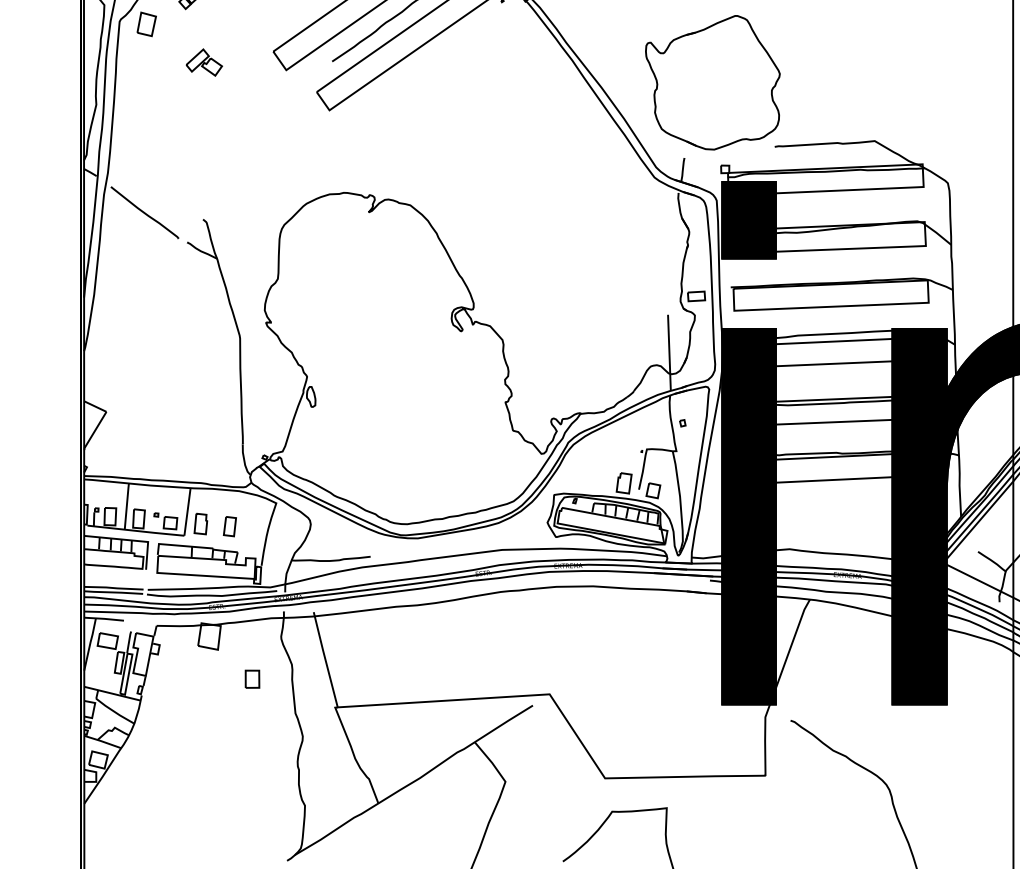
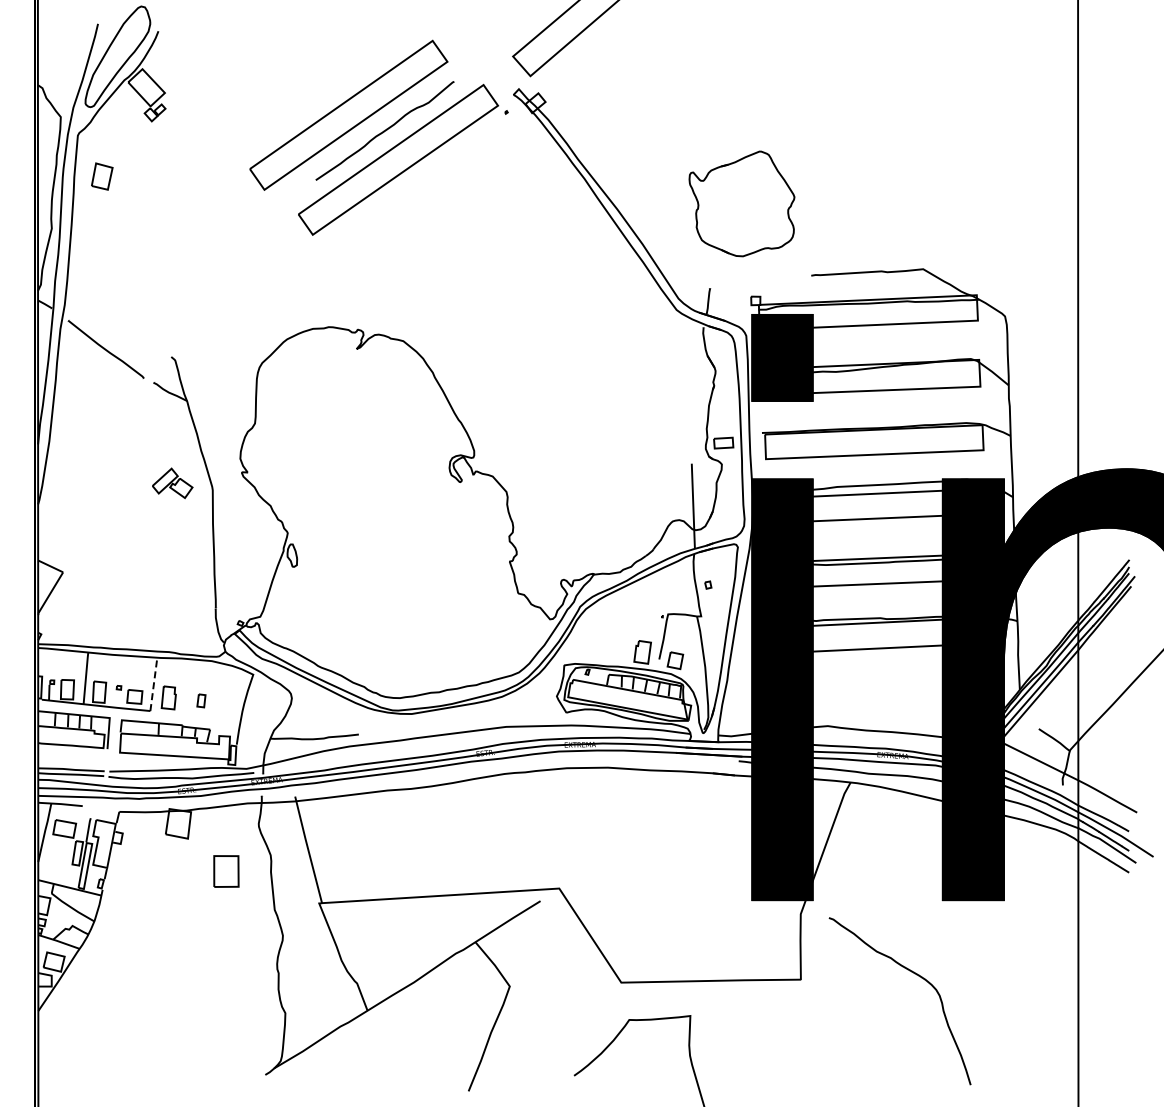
part: (146, 24) -> (102, 176), moved
part: (204, 62) -> (172, 483), moved
part: (712, 82) -> (741, 203), size x0.7
line: (187, 512) -> (153, 684), solid -> dashed
part: (230, 526) -> (201, 700), size x0.6
part: (252, 679) -> (226, 871), size x1.6

